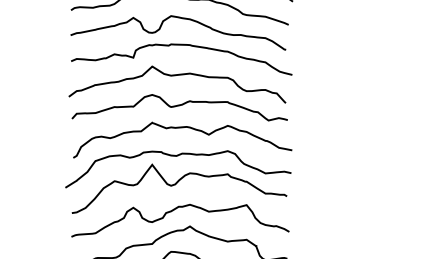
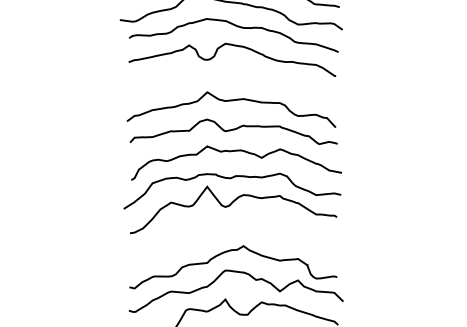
curve: (181, 45) -> (235, 72), removed
curve: (175, 210) -> (229, 230), removed

